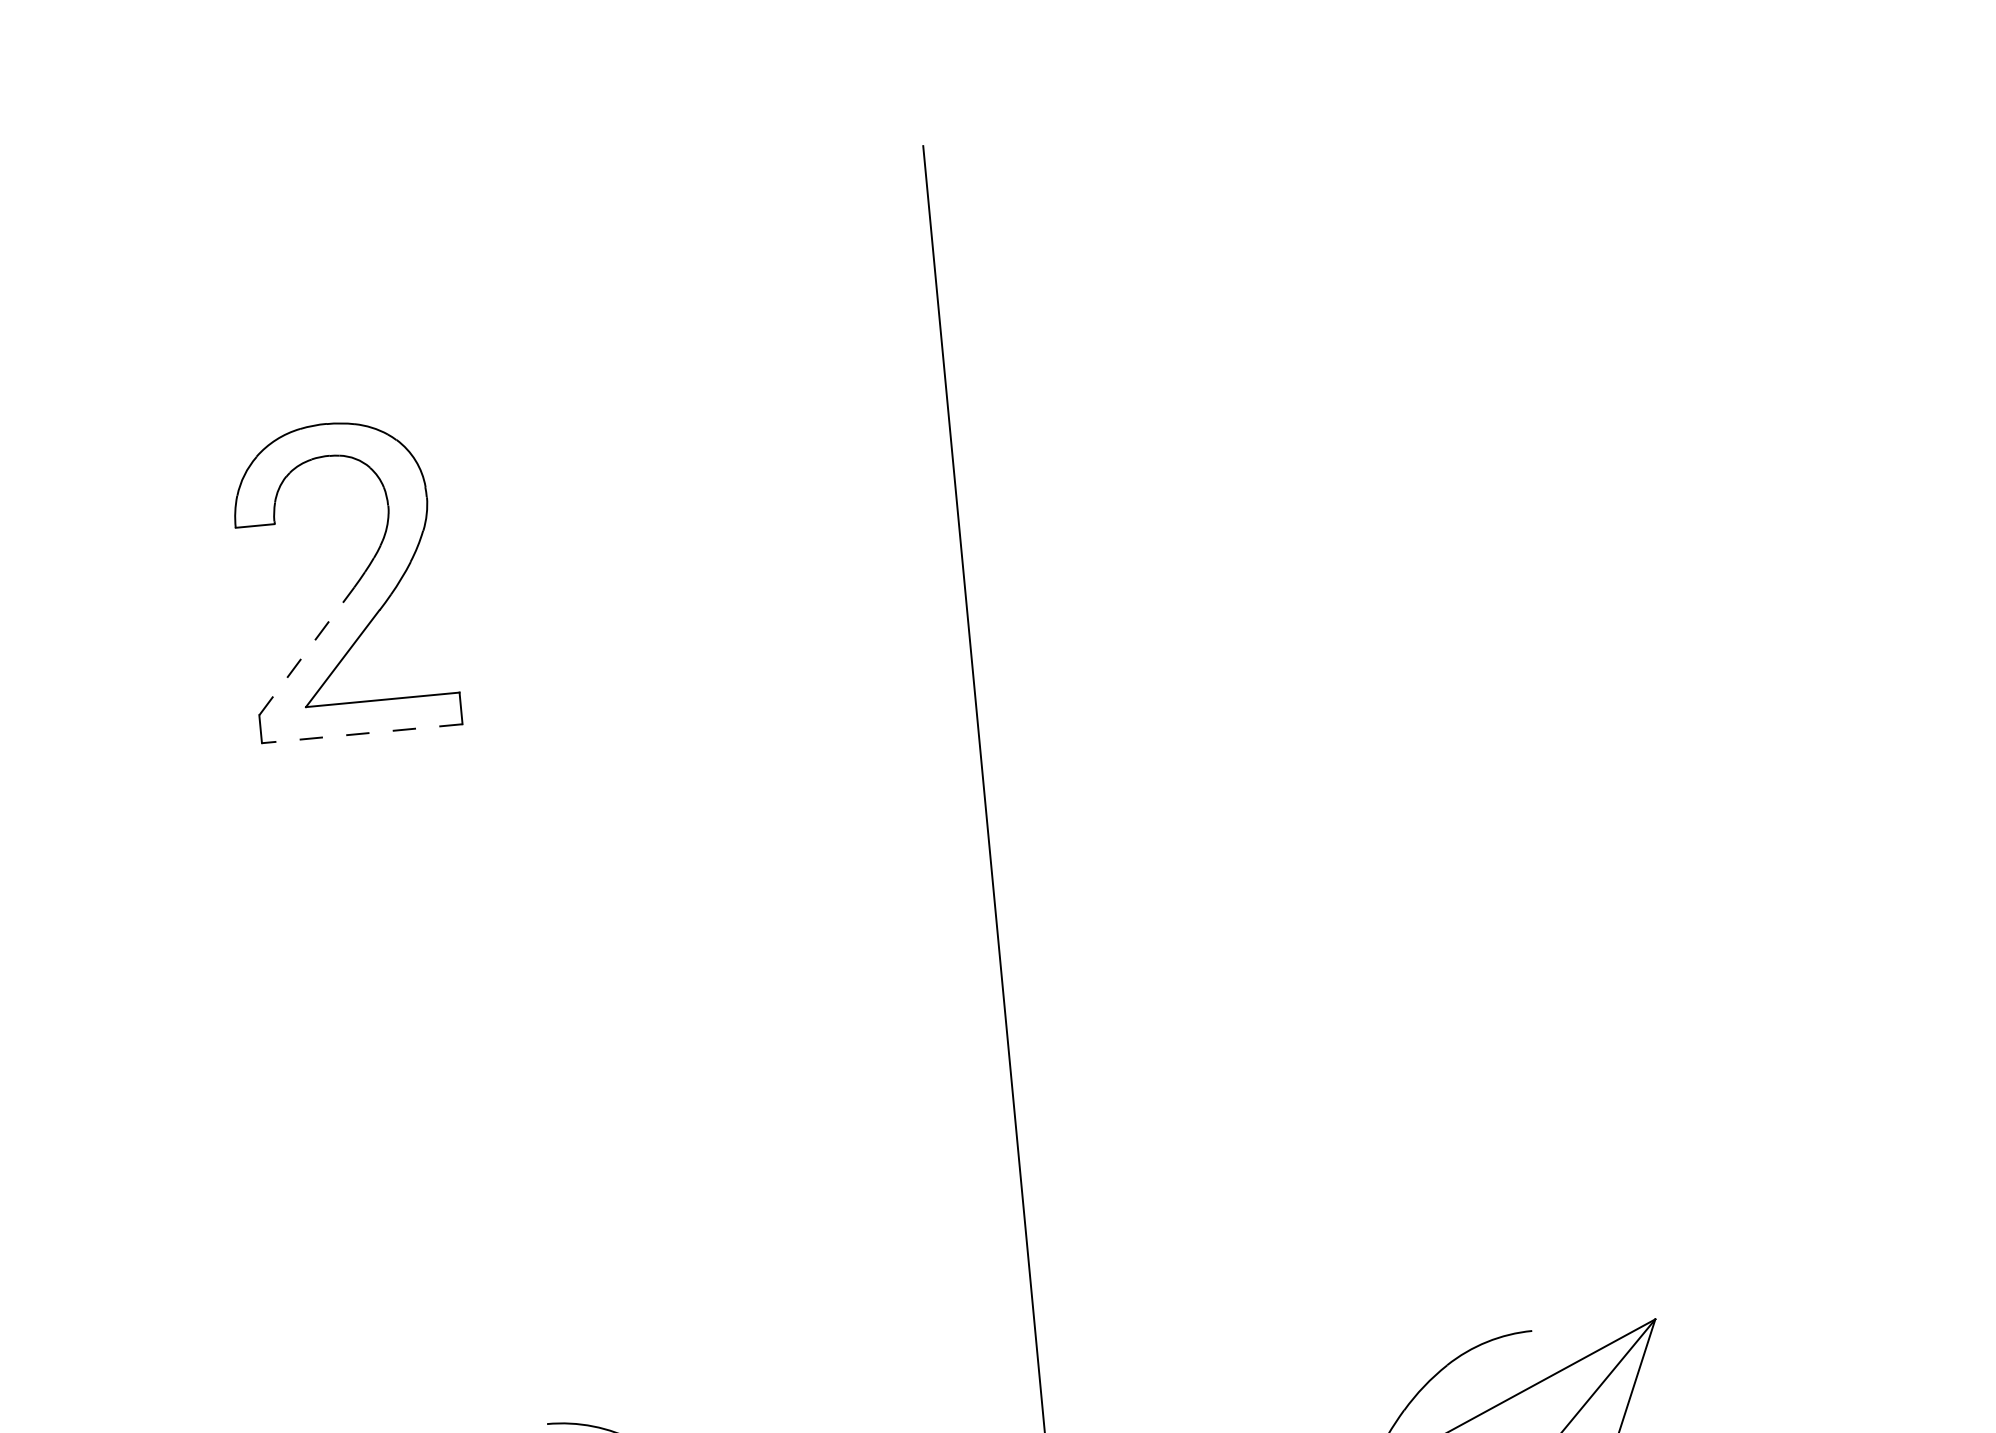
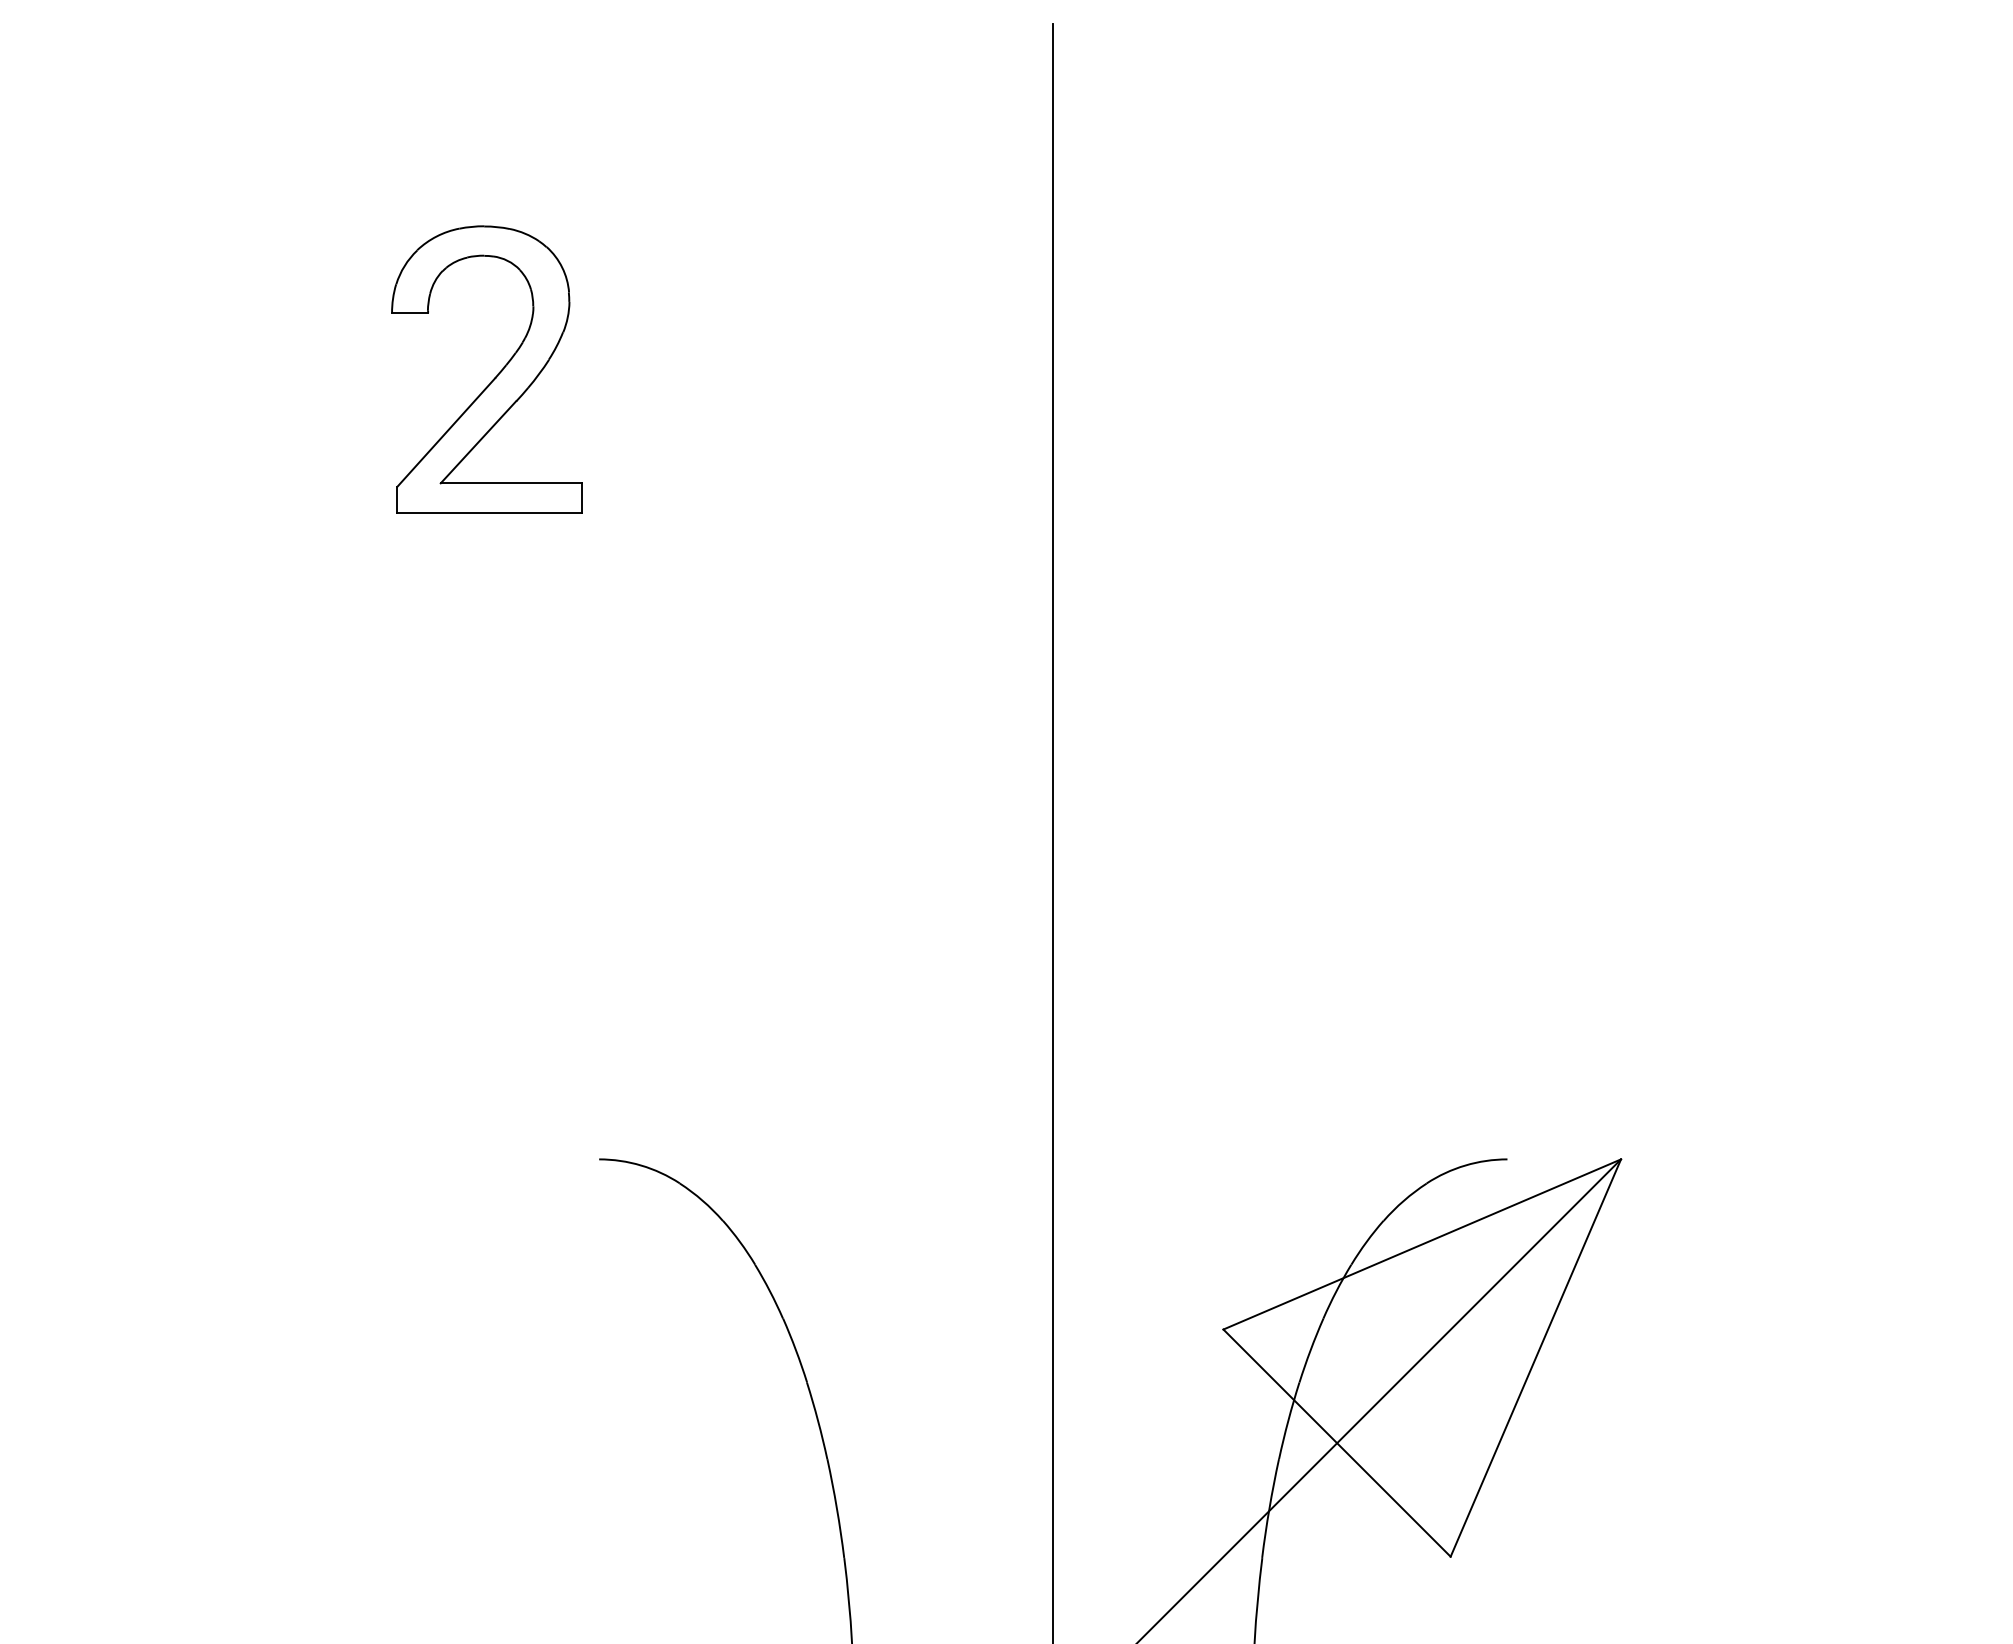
line: (306, 651) -> (446, 432), dashed -> solid
line: (361, 733) -> (489, 512), dashed -> solid

